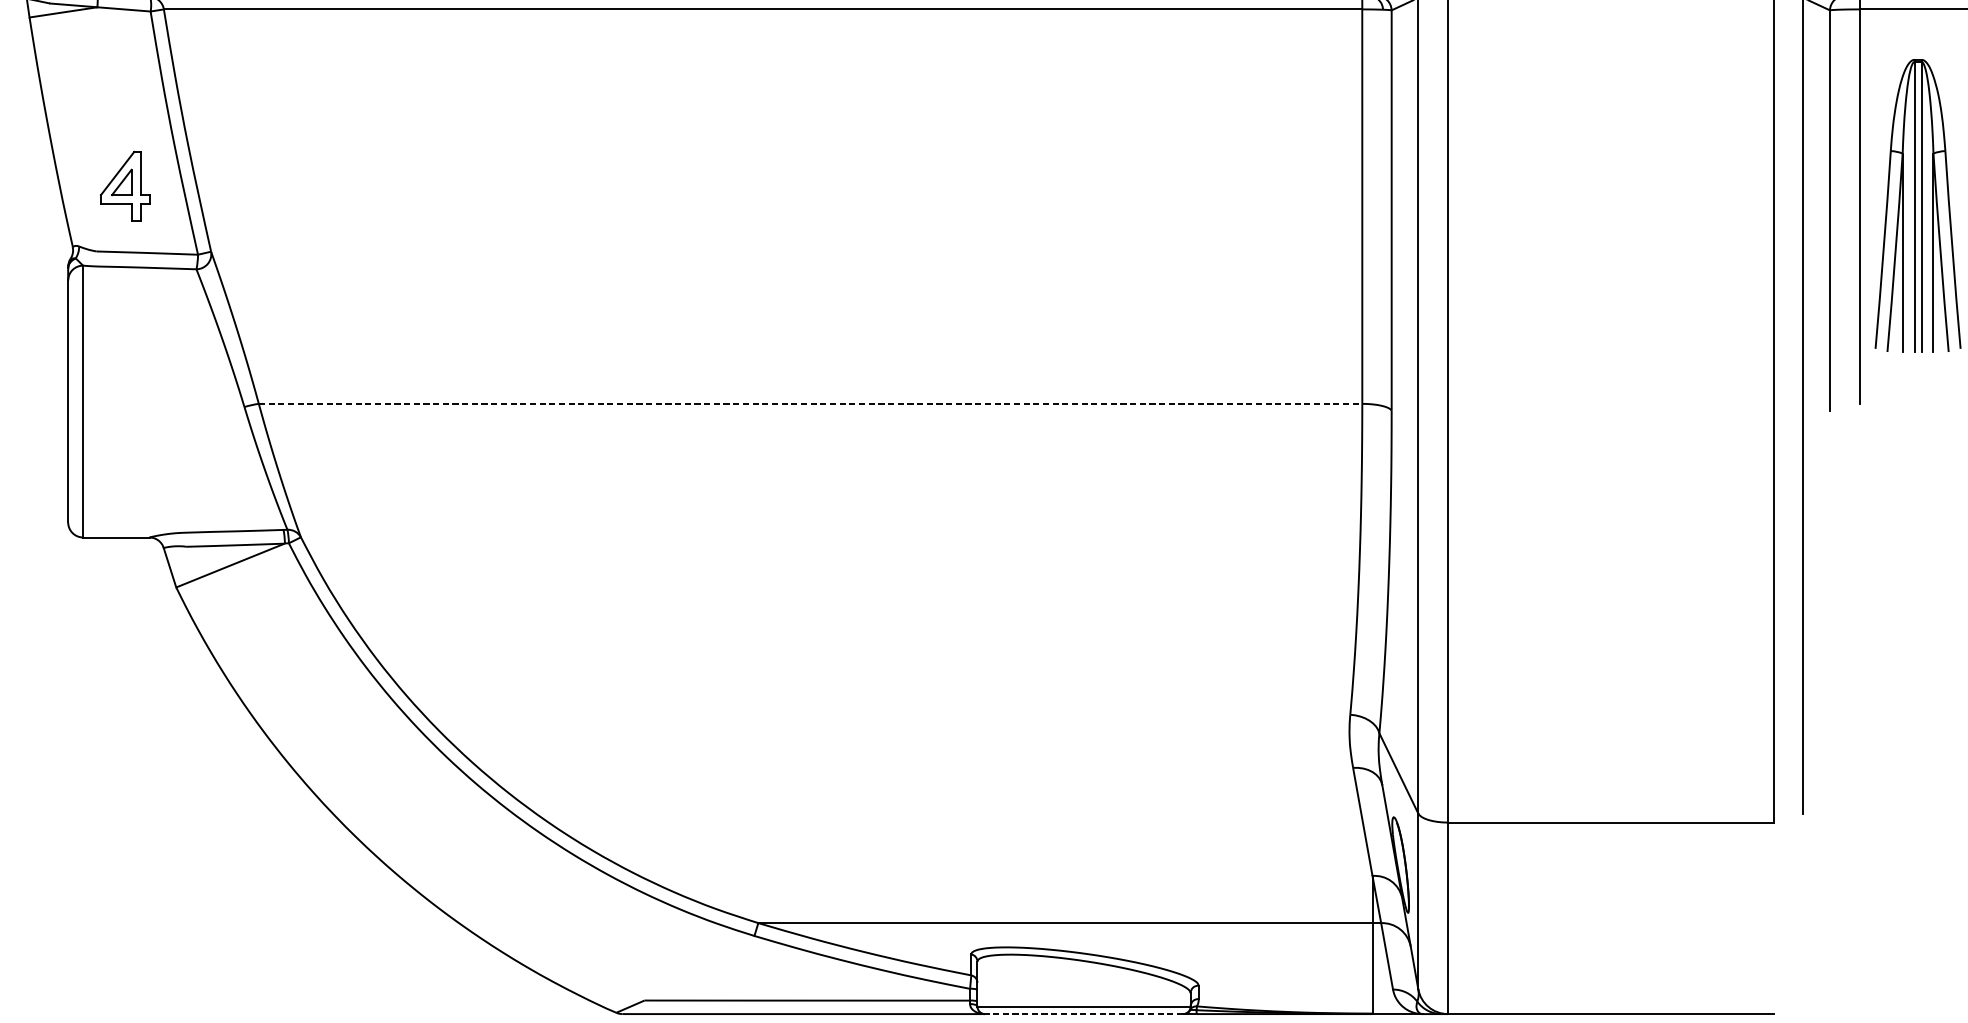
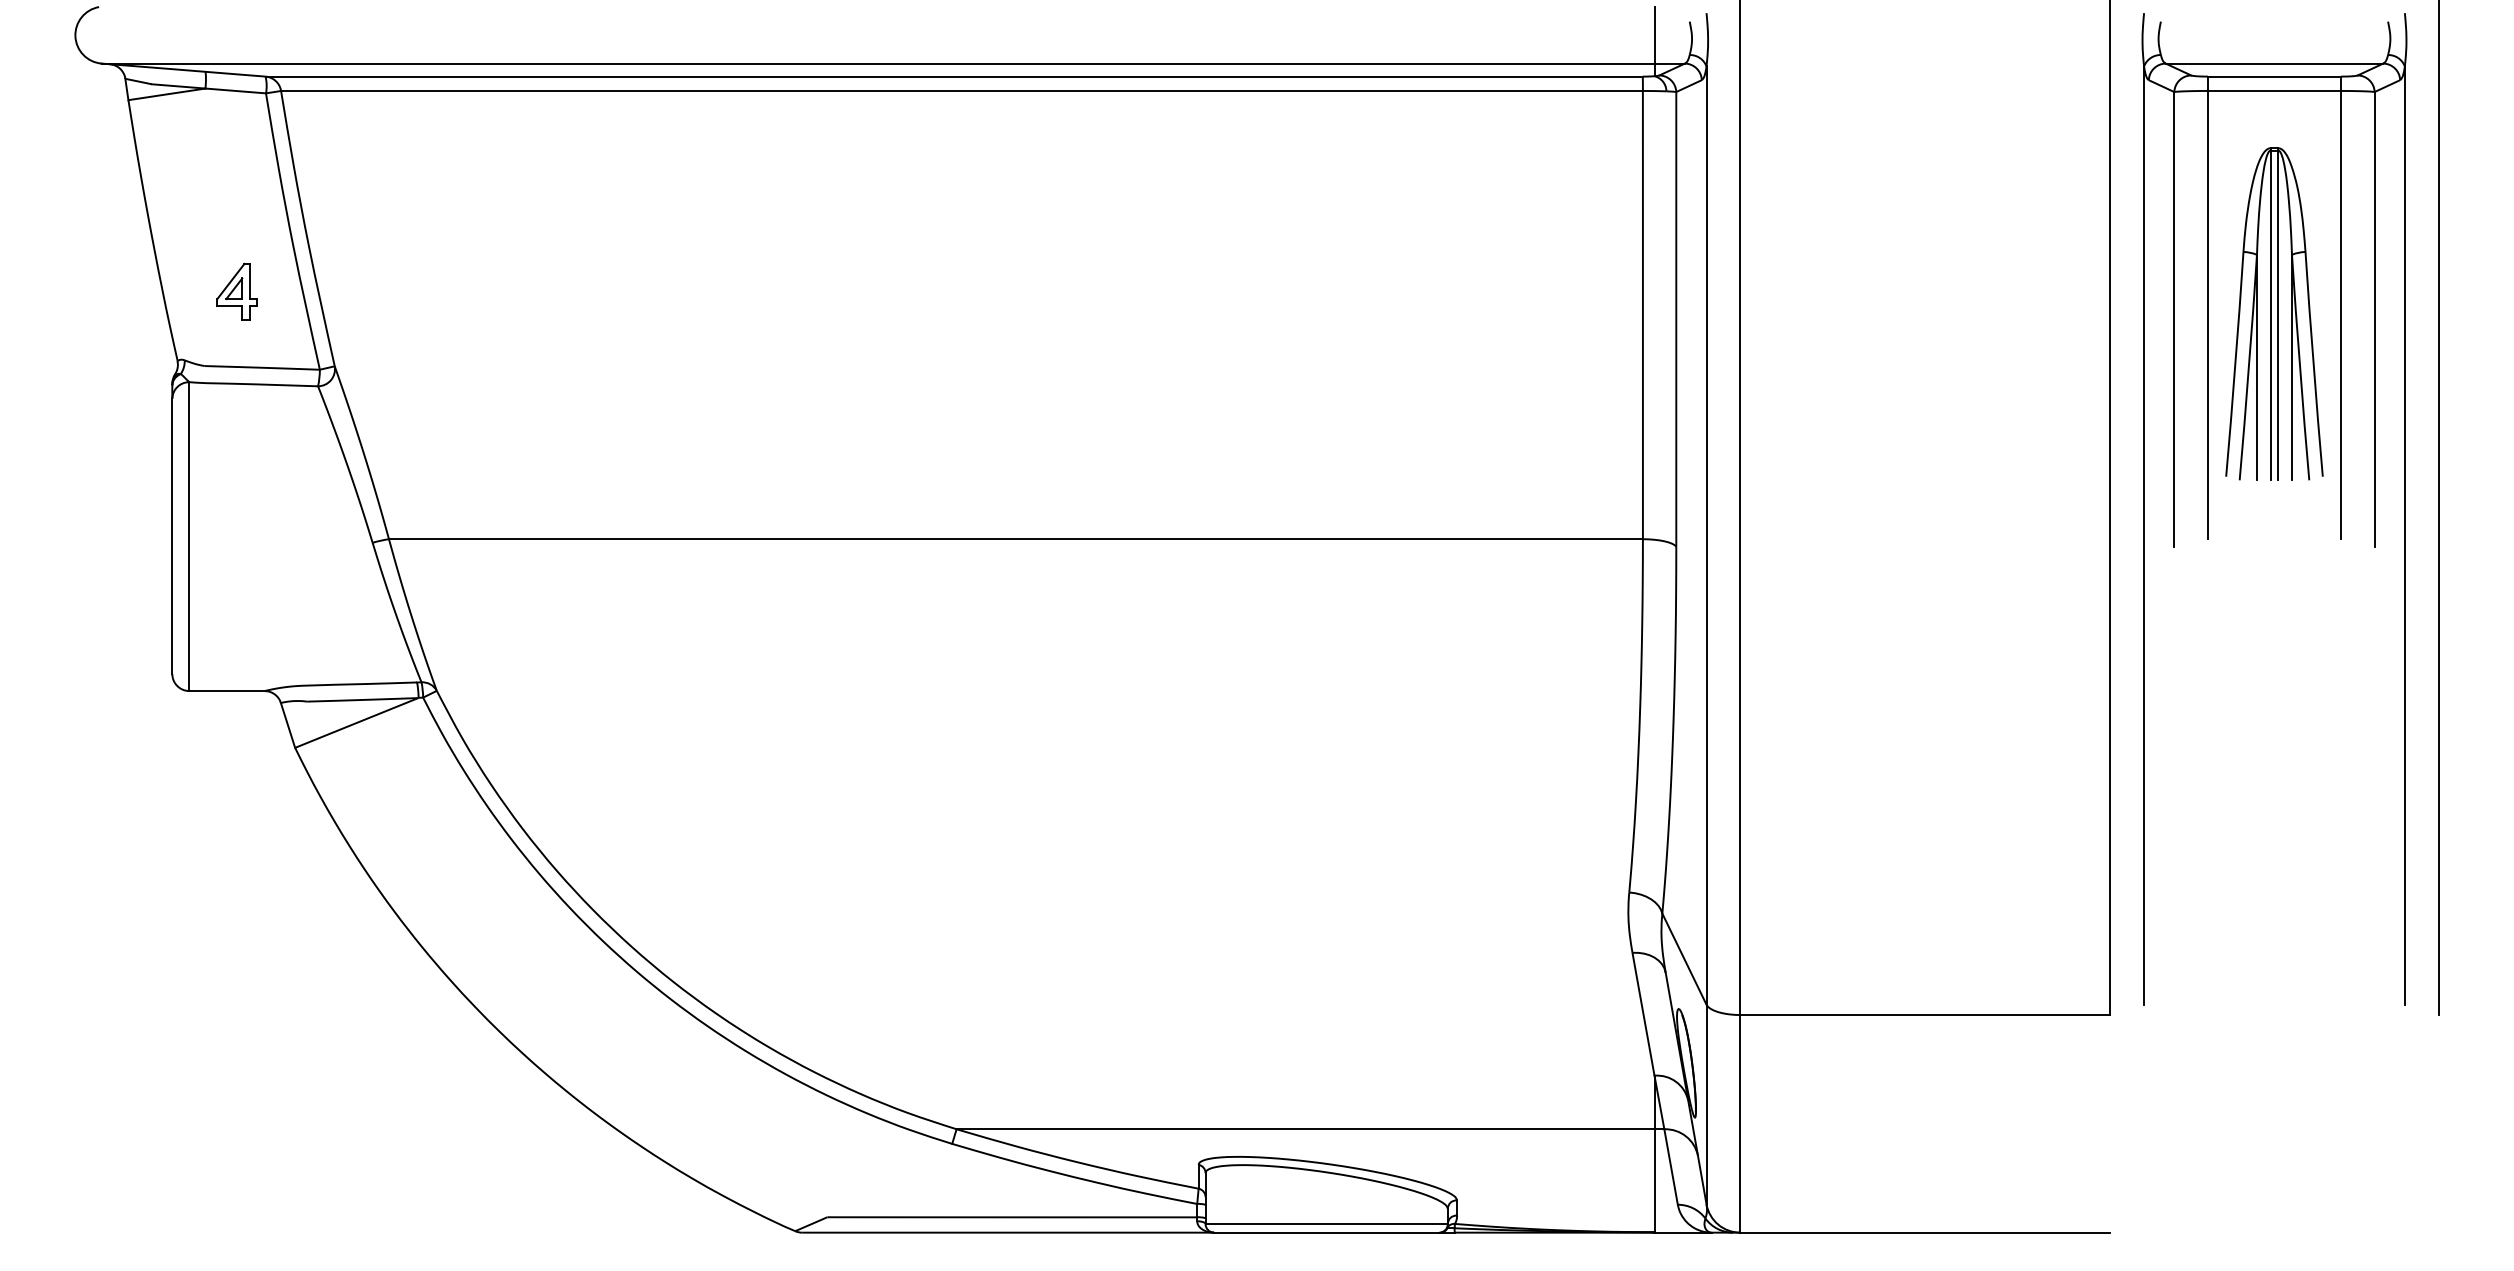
part: (124, 185) -> (236, 291), size x0.71
line: (810, 404) -> (1015, 539), dashed -> solid
line: (1083, 1013) -> (1326, 1232), dashed -> solid

